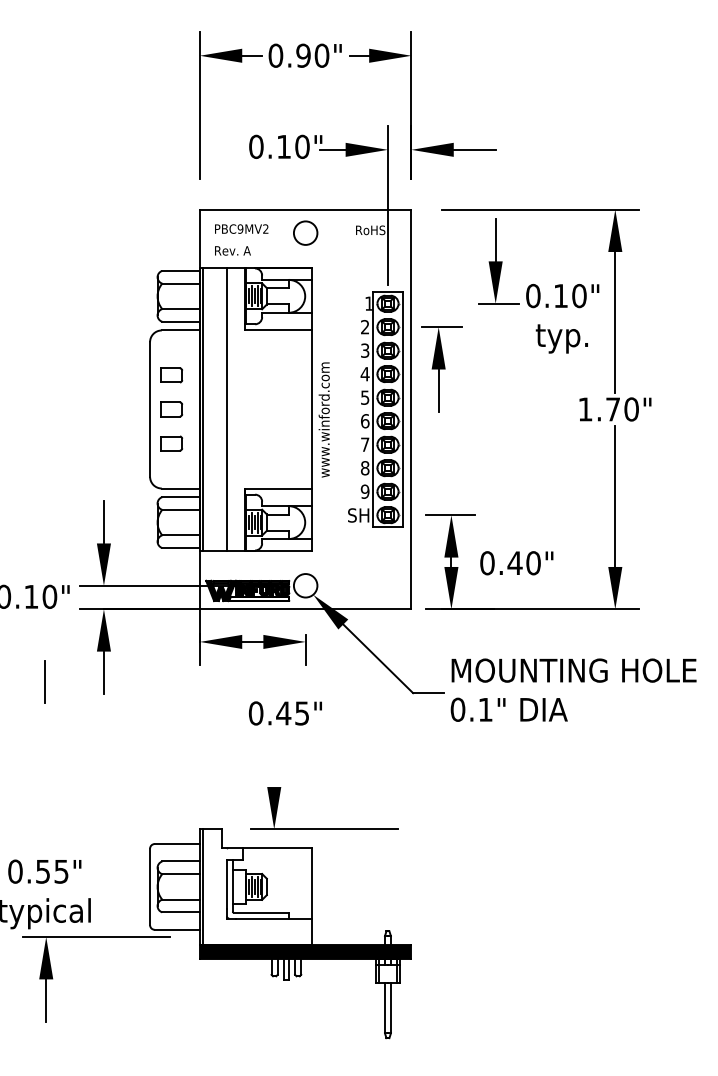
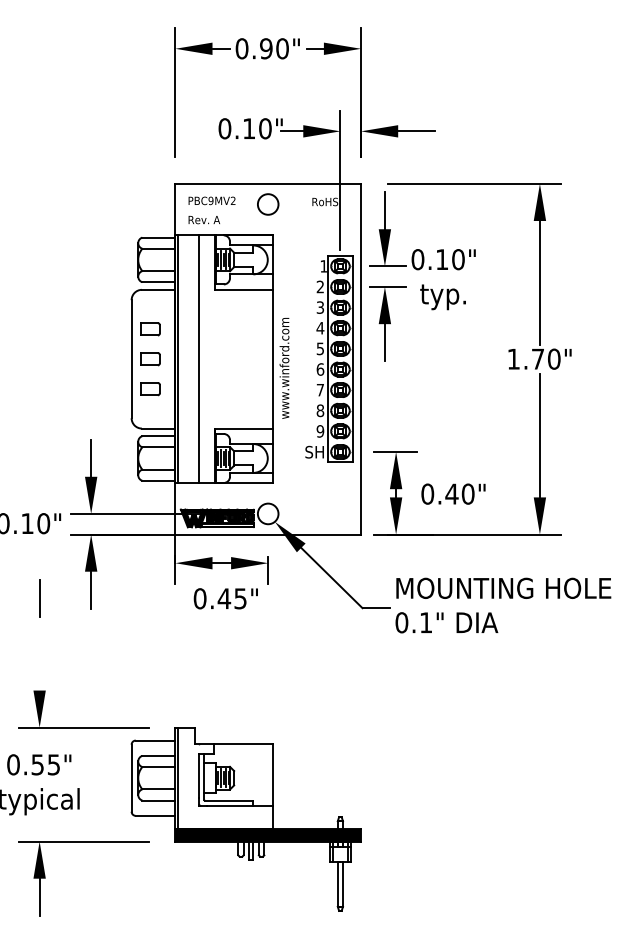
part: (538, 285) -> (422, 250), moved
text: (285, 713) -> (225, 598), moved
part: (324, 828) -> (83, 726), moved
part: (96, 937) -> (83, 841), moved

